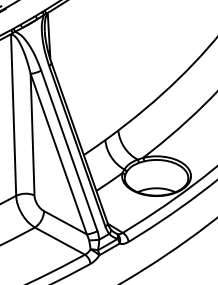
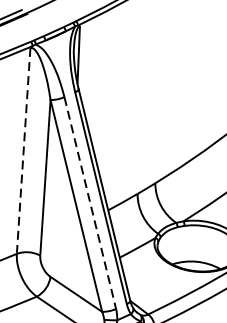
line: (13, 115) -> (23, 151), solid -> dashed
line: (69, 151) -> (90, 203), solid -> dashed

